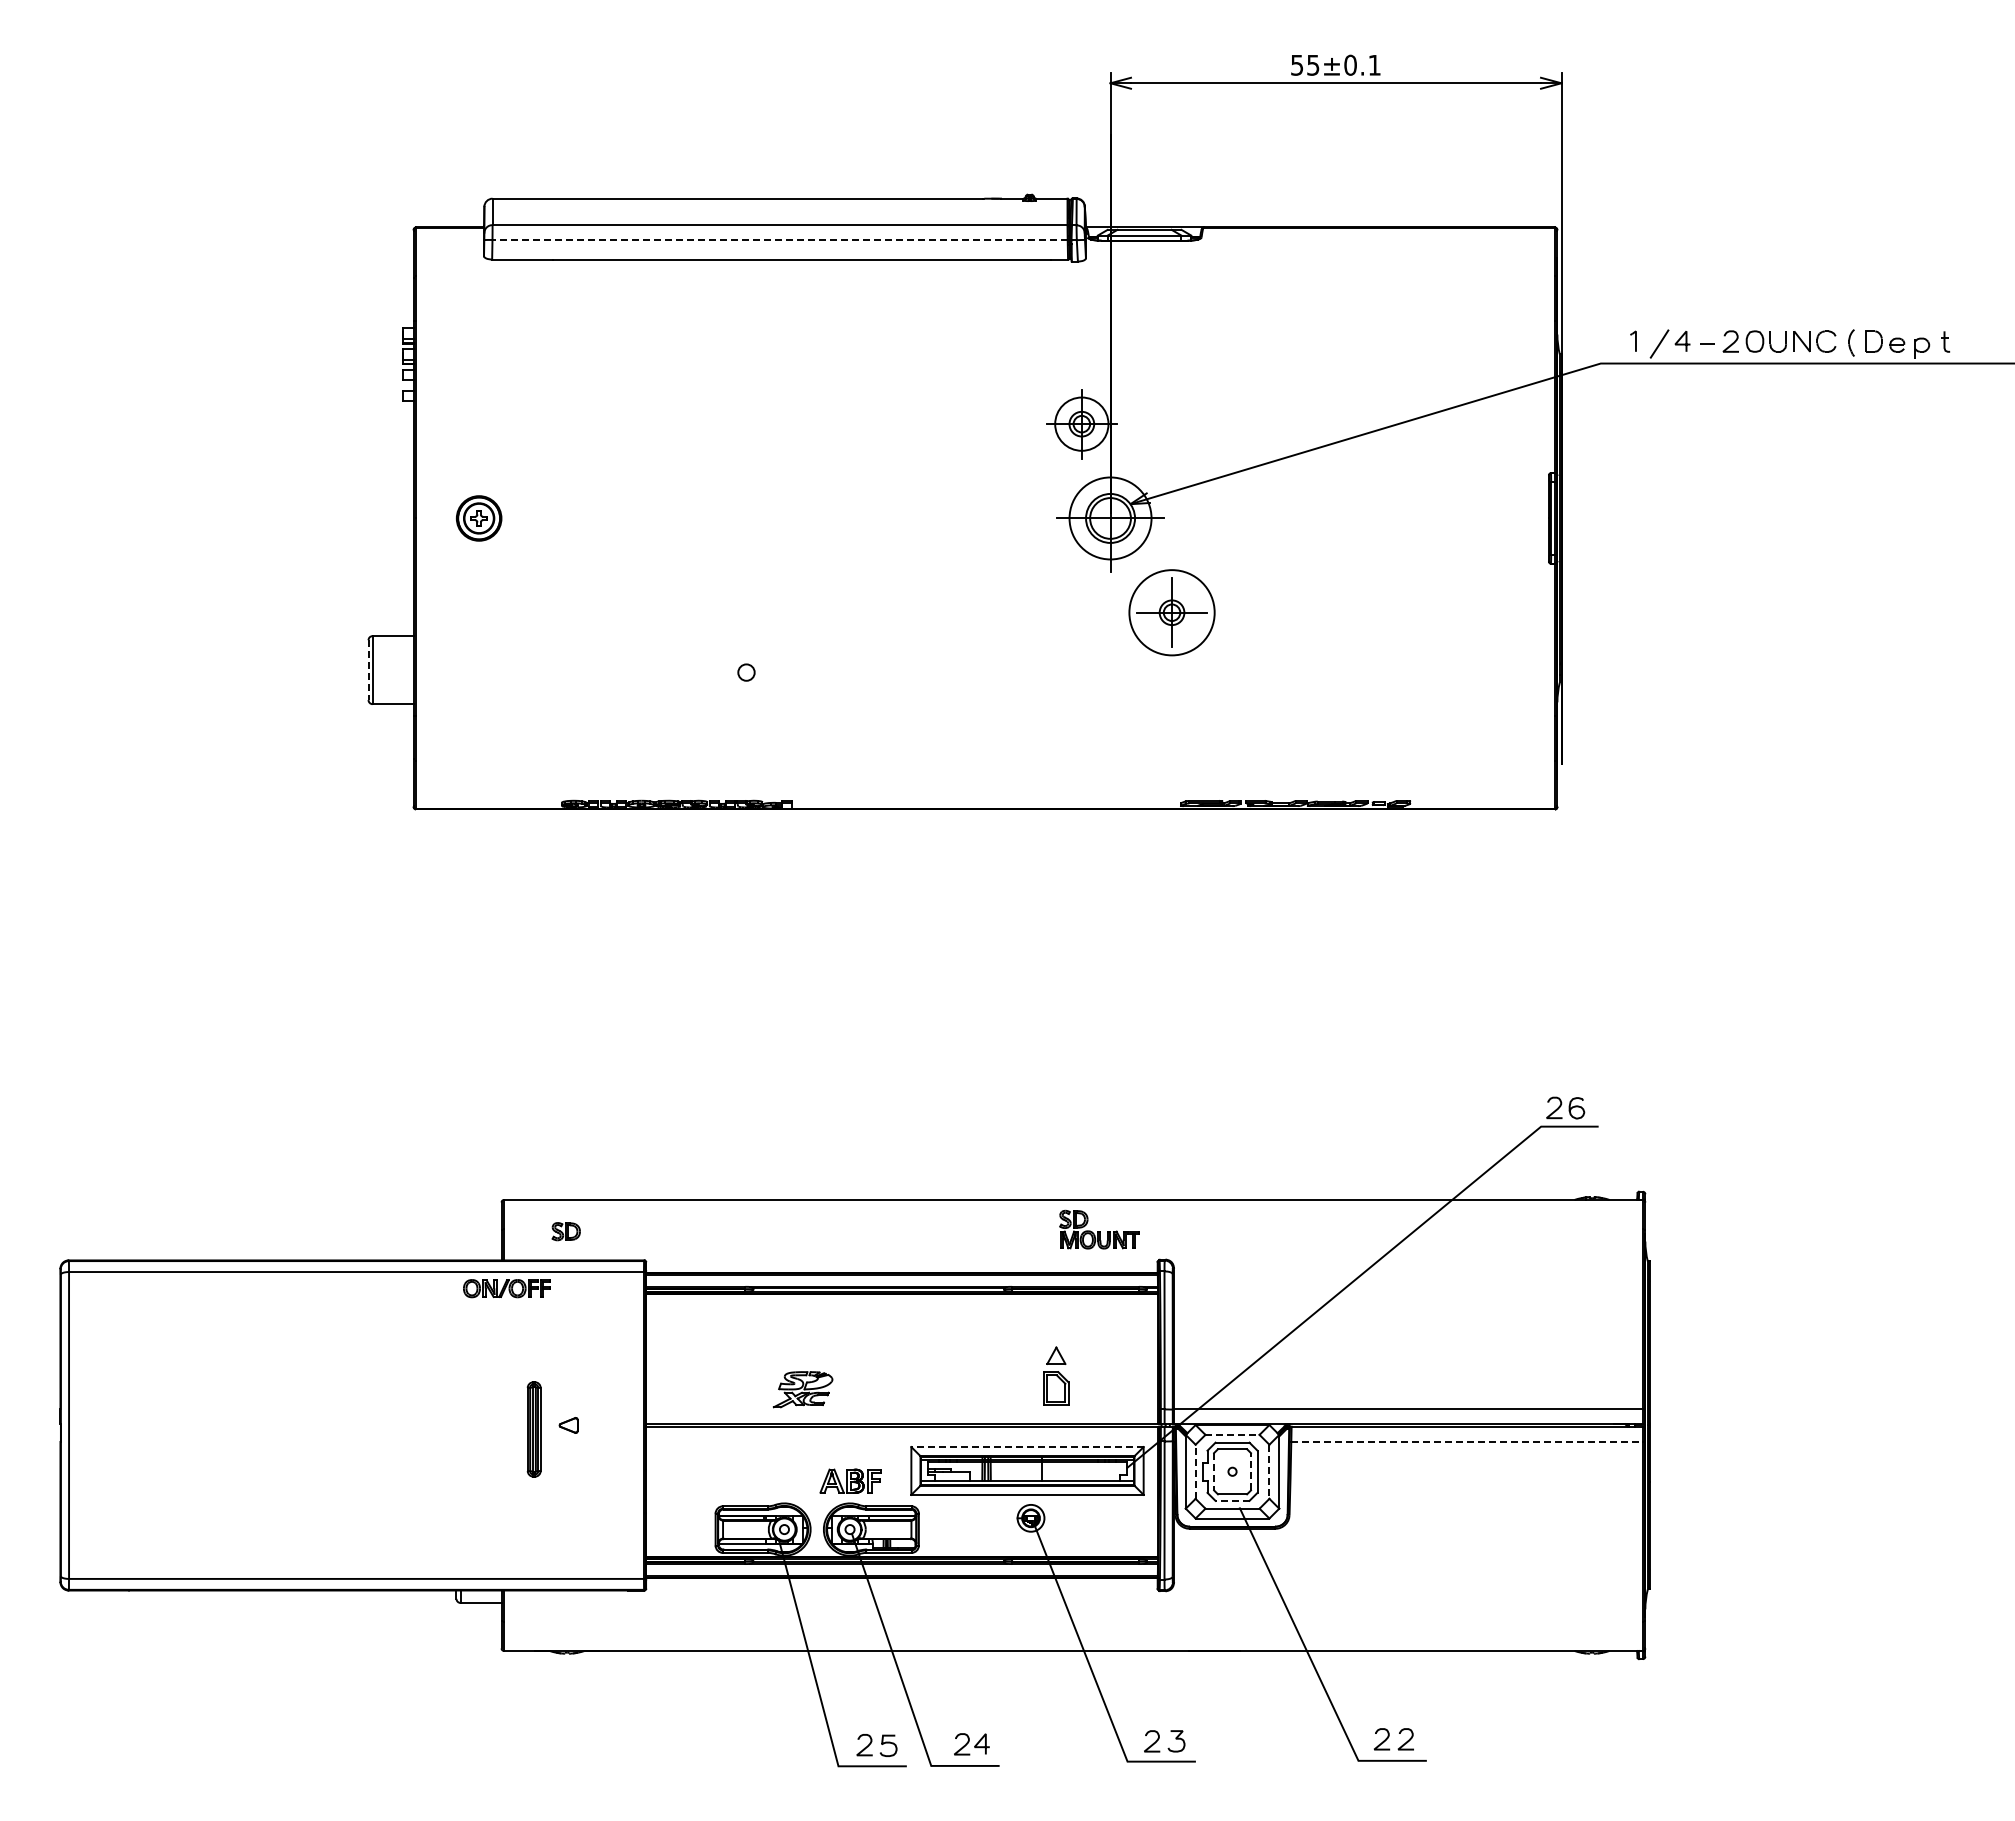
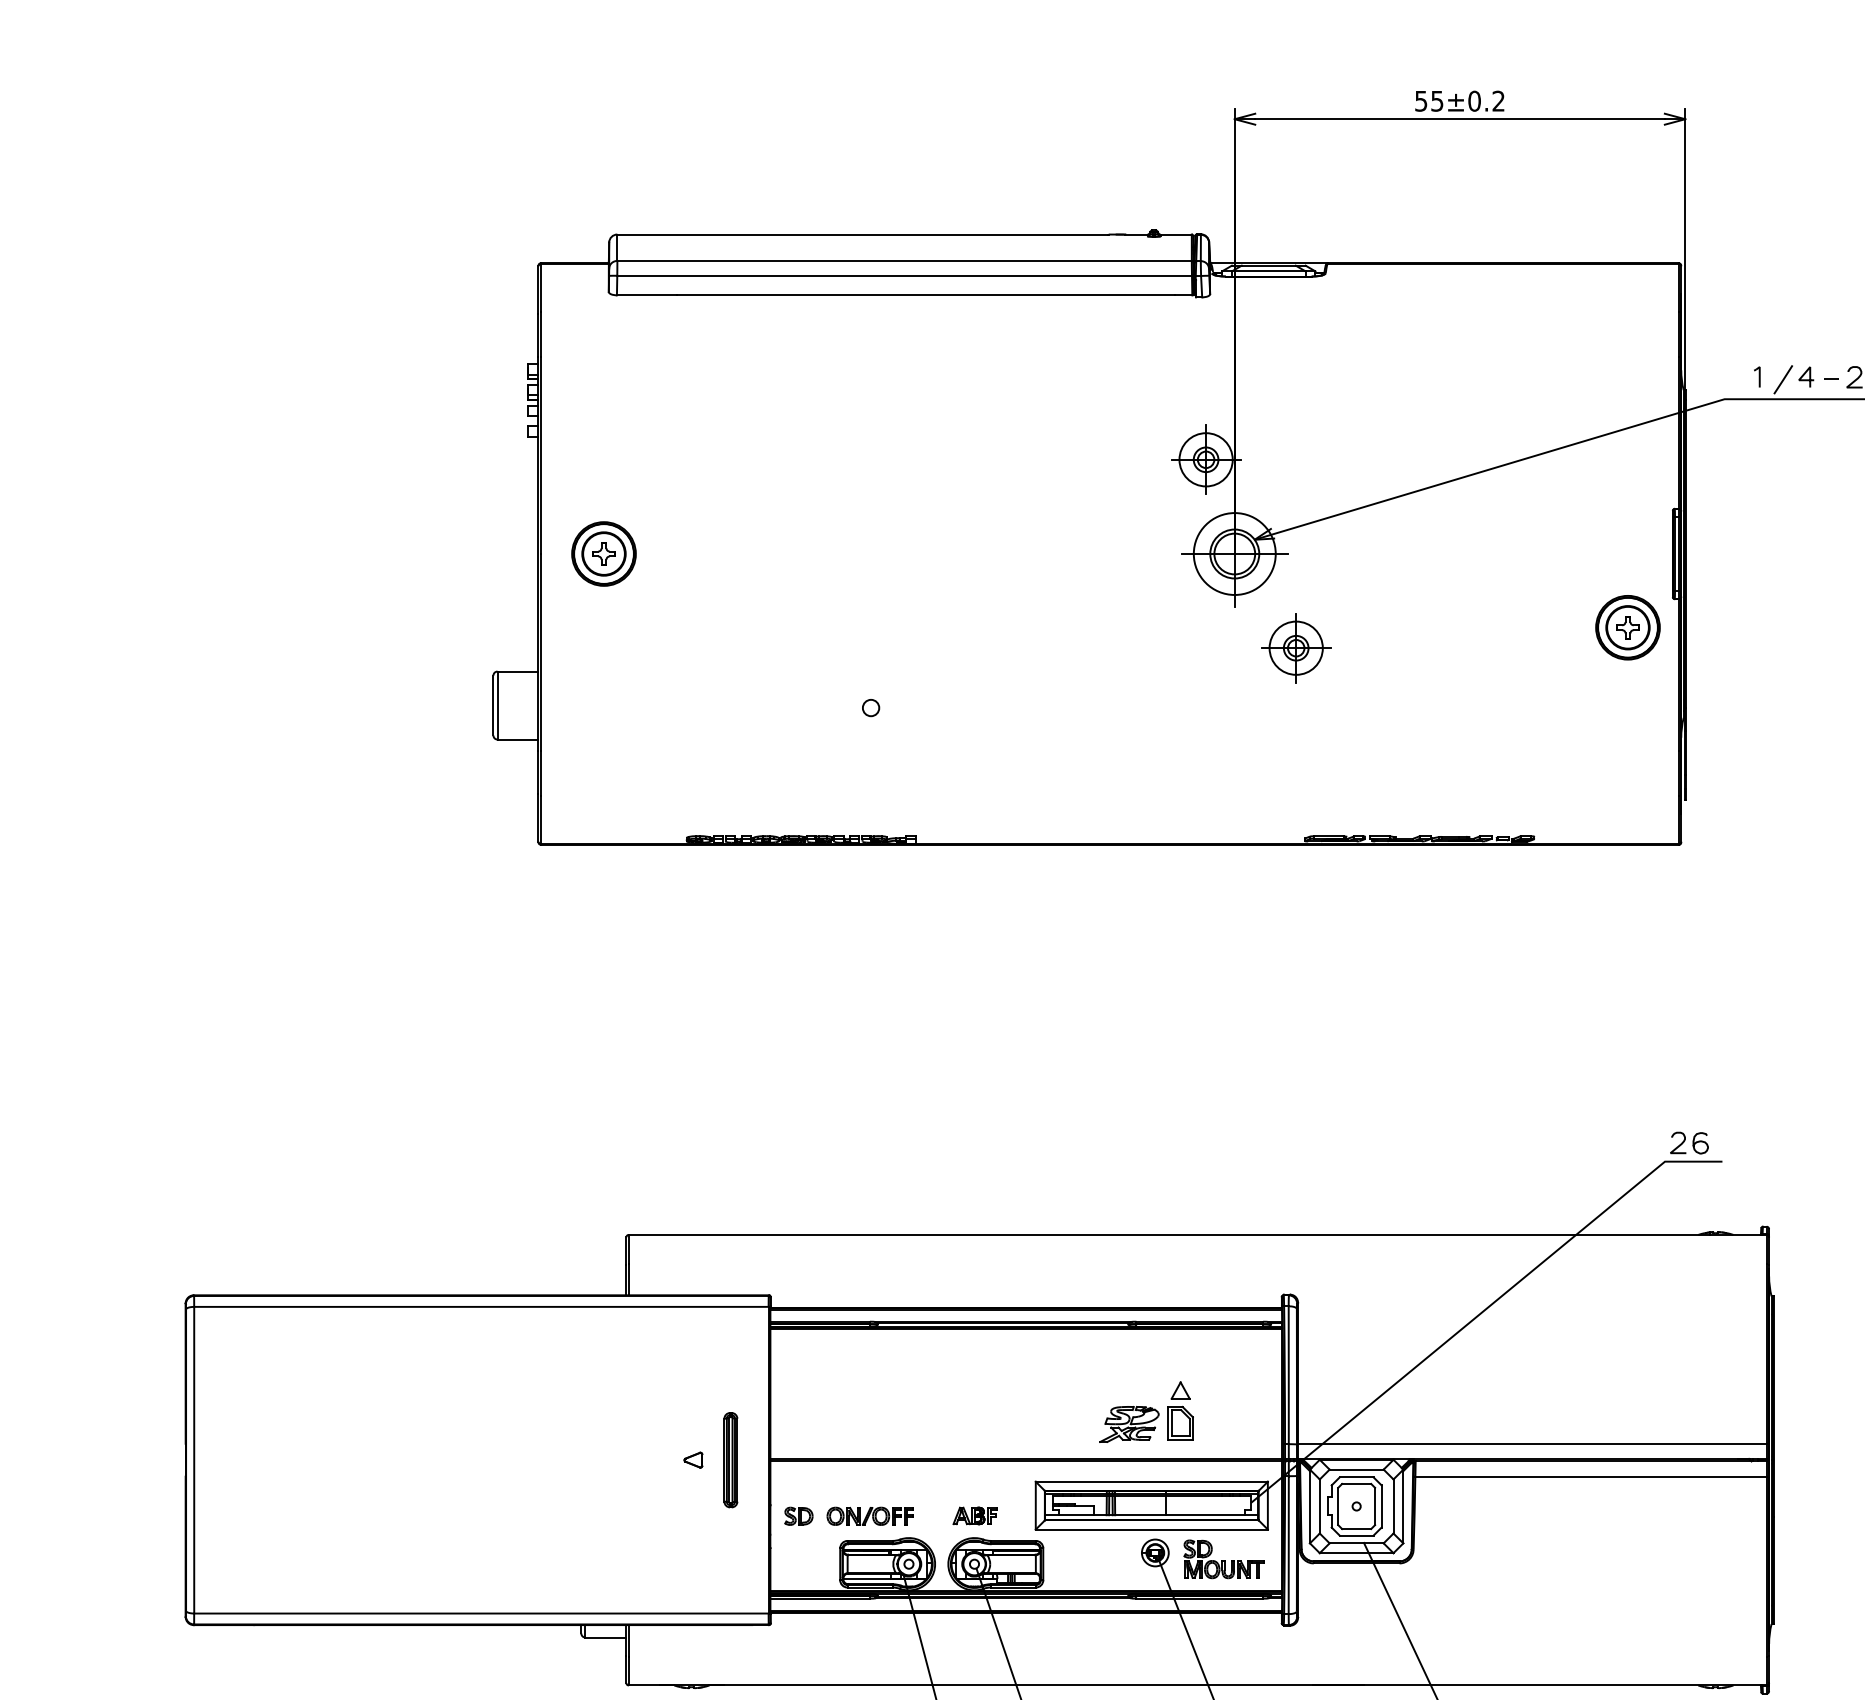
text: (1374, 64) -> (1498, 100), 55±0.1 -> 55±0.2
line: (780, 239) -> (905, 275), dashed -> solid
part: (478, 518) -> (603, 554), size x1.43
part: (1503, 591) -> (1627, 626), added
circle: (1171, 612) -> (1295, 647), size x0.62
line: (368, 670) -> (493, 705), dashed -> solid
part: (1099, 1229) -> (1223, 1559), moved
part: (565, 1231) -> (798, 1516), moved
part: (506, 1288) -> (870, 1516), moved
part: (803, 1389) -> (1129, 1424), moved
part: (533, 1429) -> (730, 1460), moved
line: (1233, 1434) -> (1357, 1469), dashed -> solid
line: (1467, 1441) -> (1591, 1476), dashed -> solid
line: (1027, 1447) -> (1151, 1482), dashed -> solid
line: (1195, 1471) -> (1319, 1506), dashed -> solid
line: (1214, 1471) -> (1338, 1506), dashed -> solid
line: (1250, 1471) -> (1374, 1506), dashed -> solid
line: (1269, 1472) -> (1393, 1507), dashed -> solid
part: (850, 1481) -> (974, 1516), size x0.71
line: (1232, 1500) -> (1356, 1535), dashed -> solid

